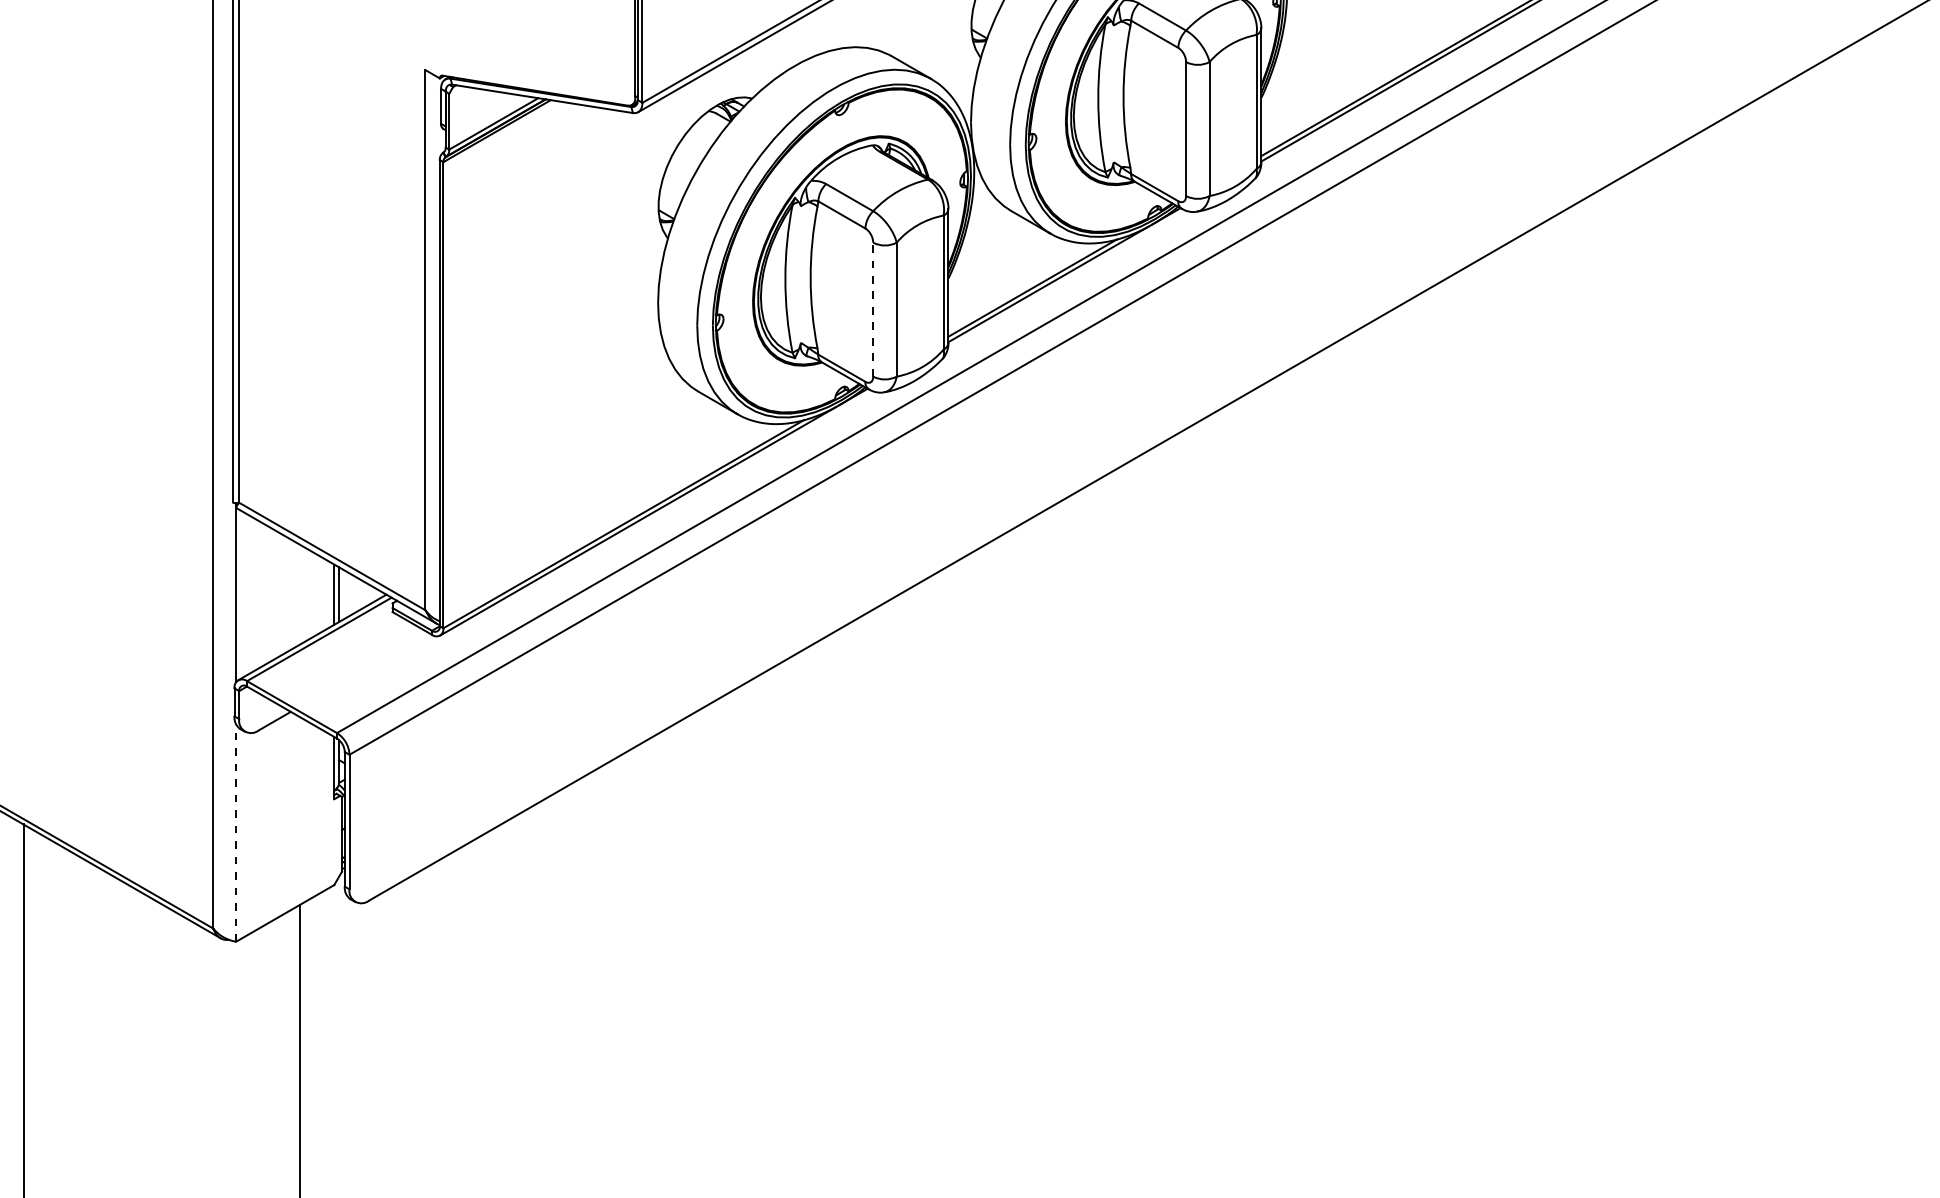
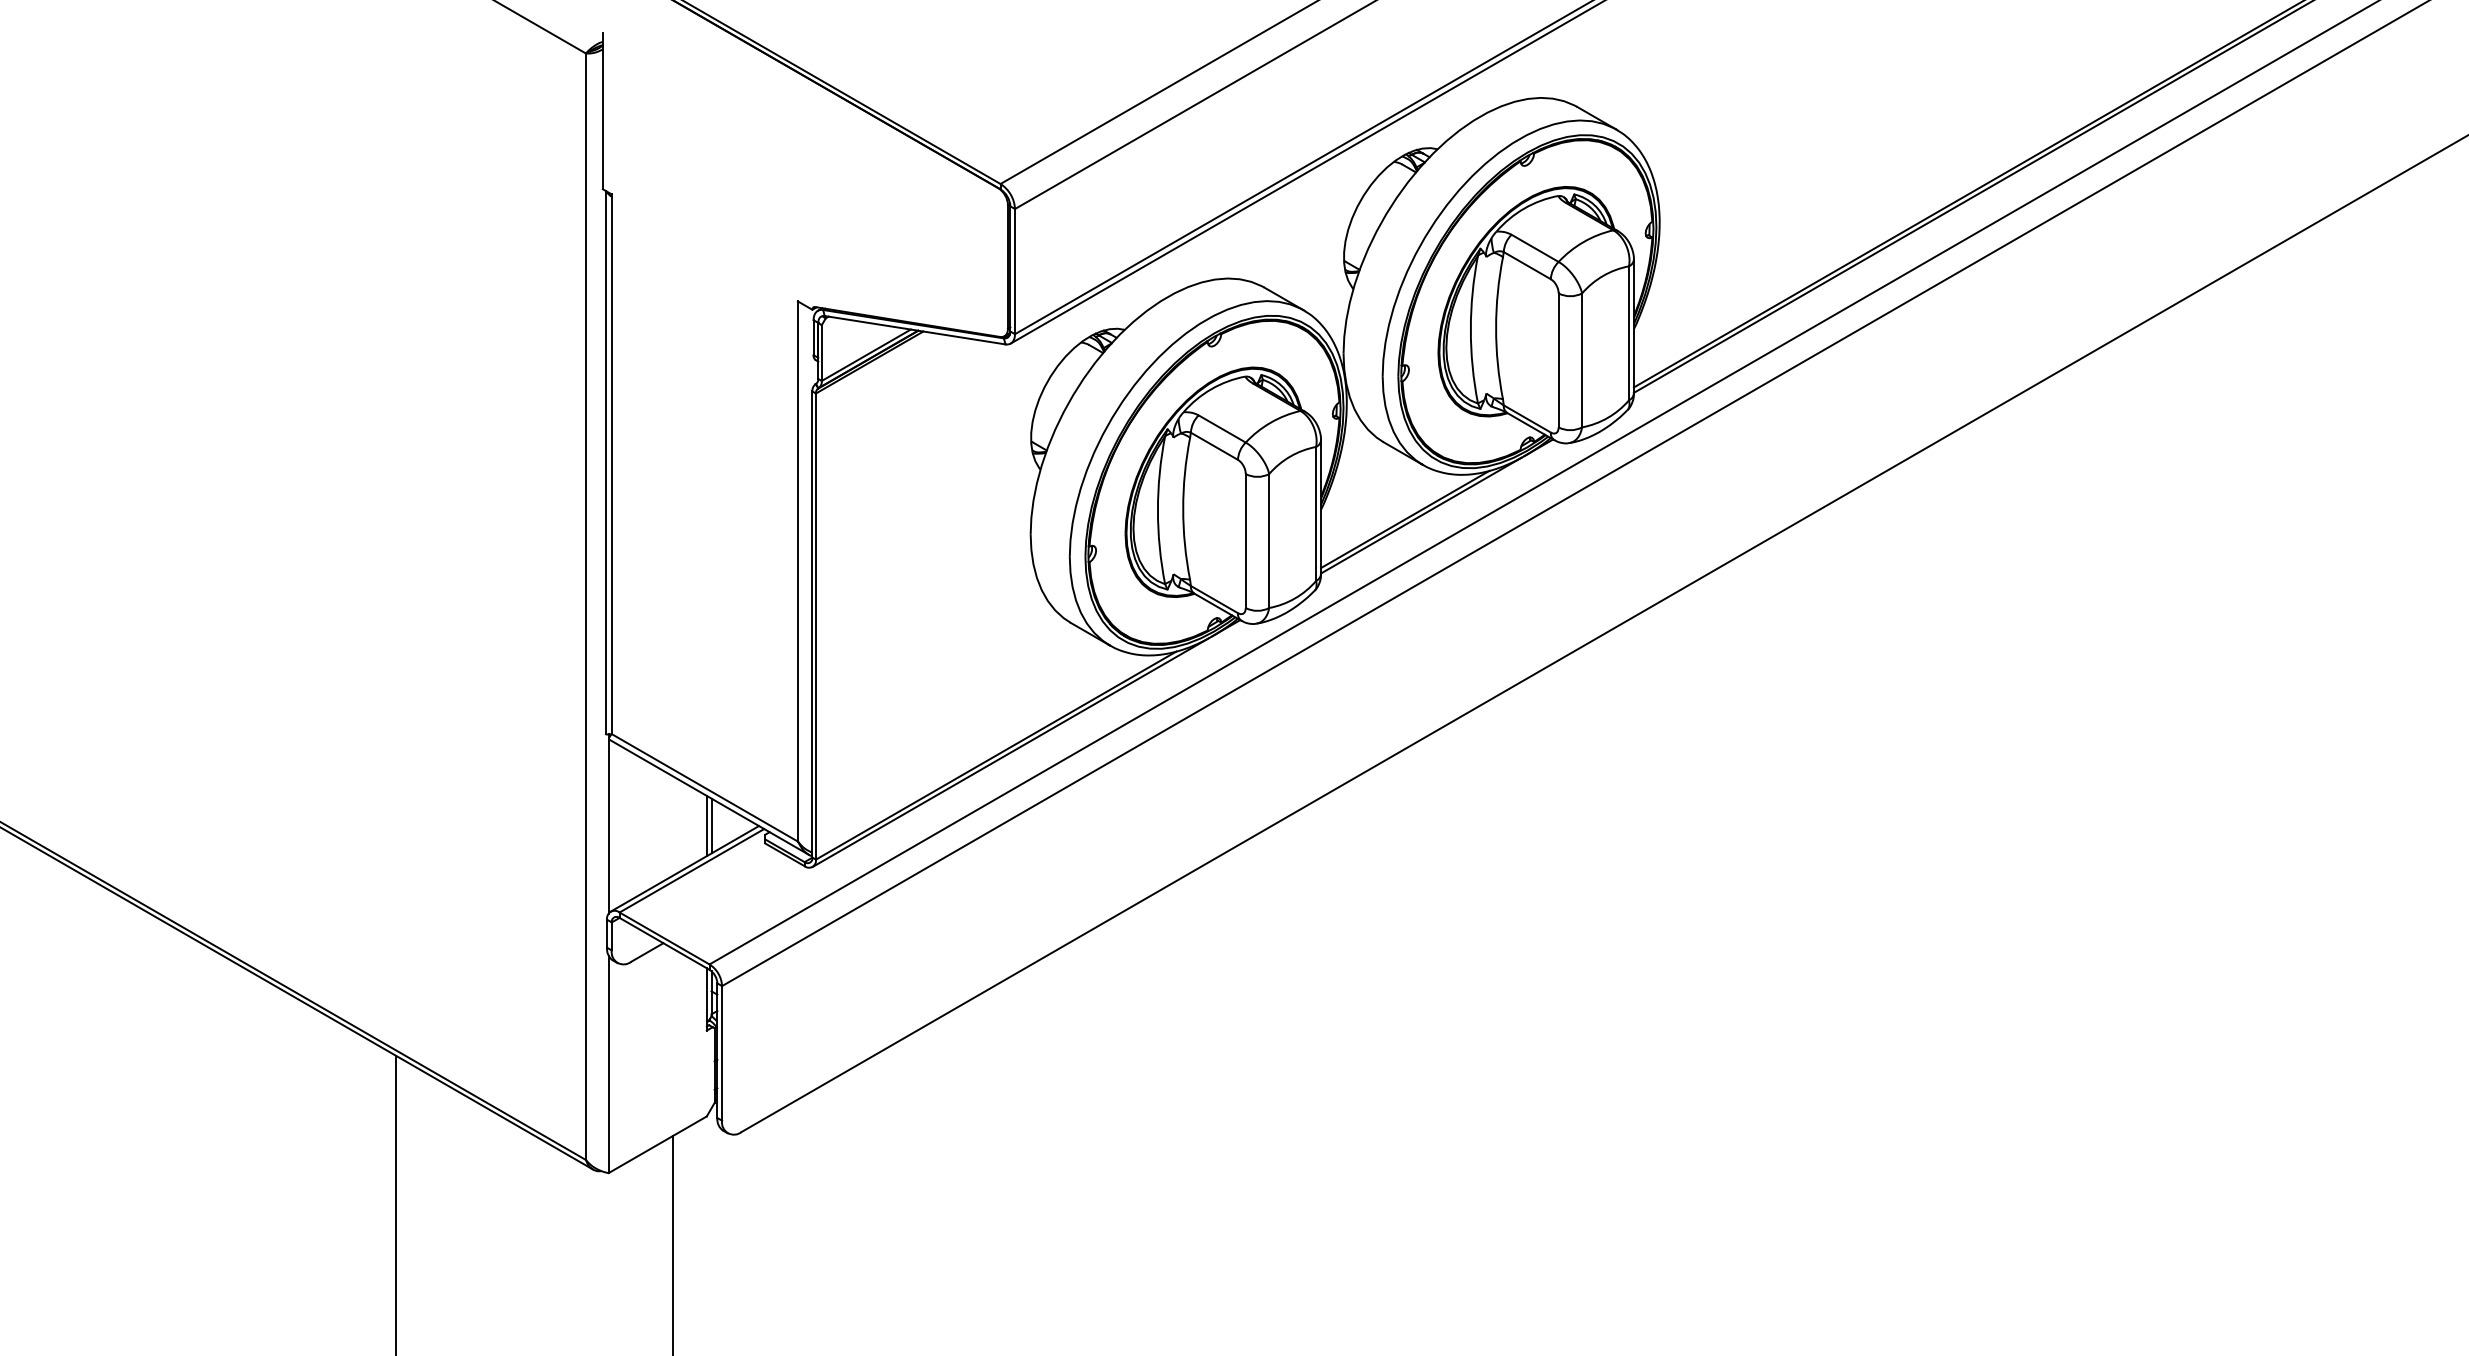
line: (872, 310) -> (1245, 541), dashed -> solid
line: (235, 833) -> (608, 1064), dashed -> solid

